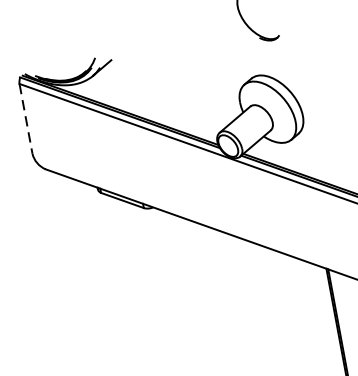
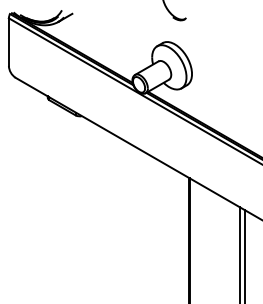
line: (25, 119) -> (8, 42), dashed -> solid

